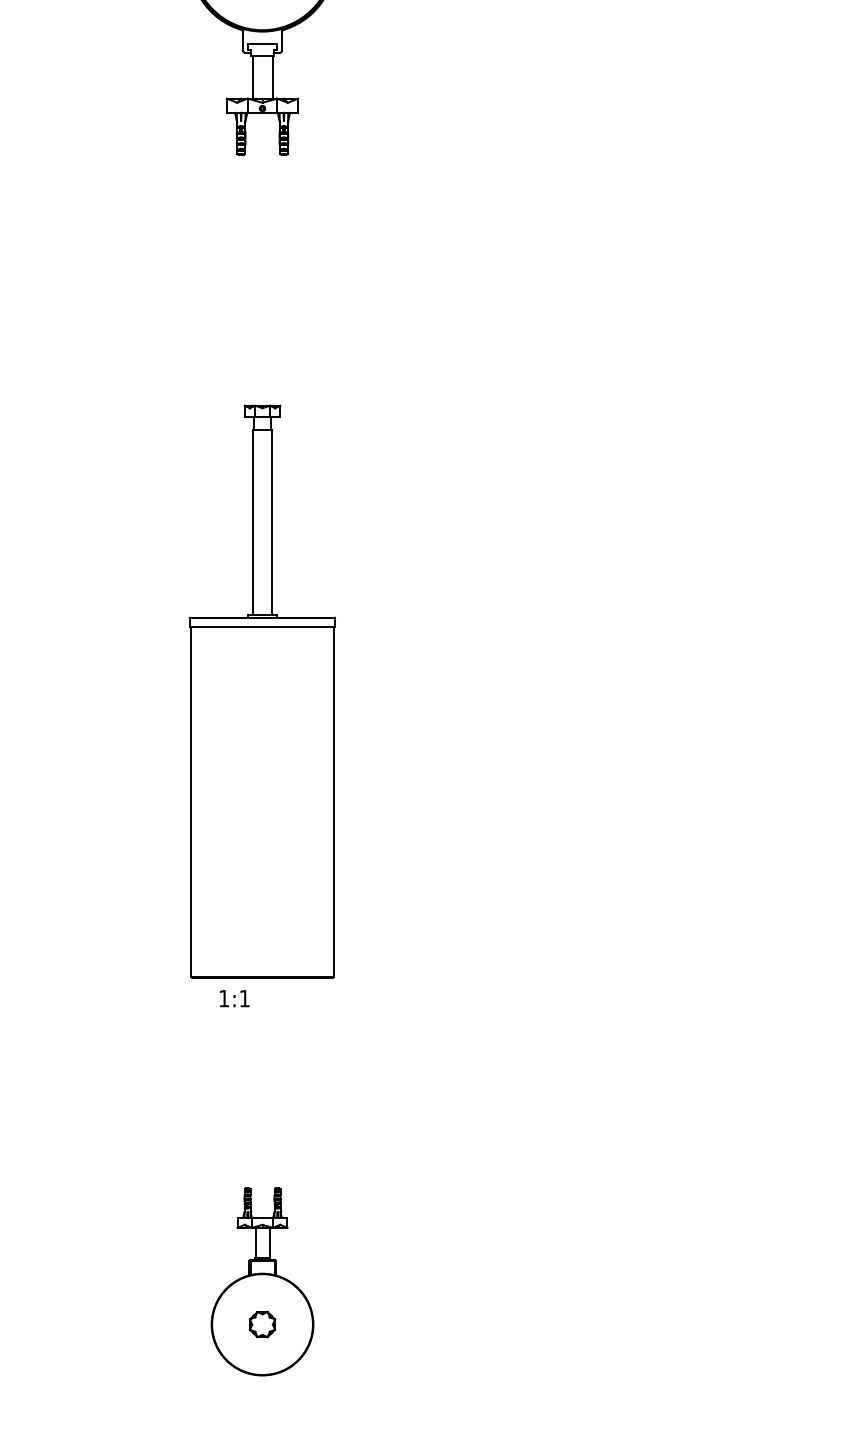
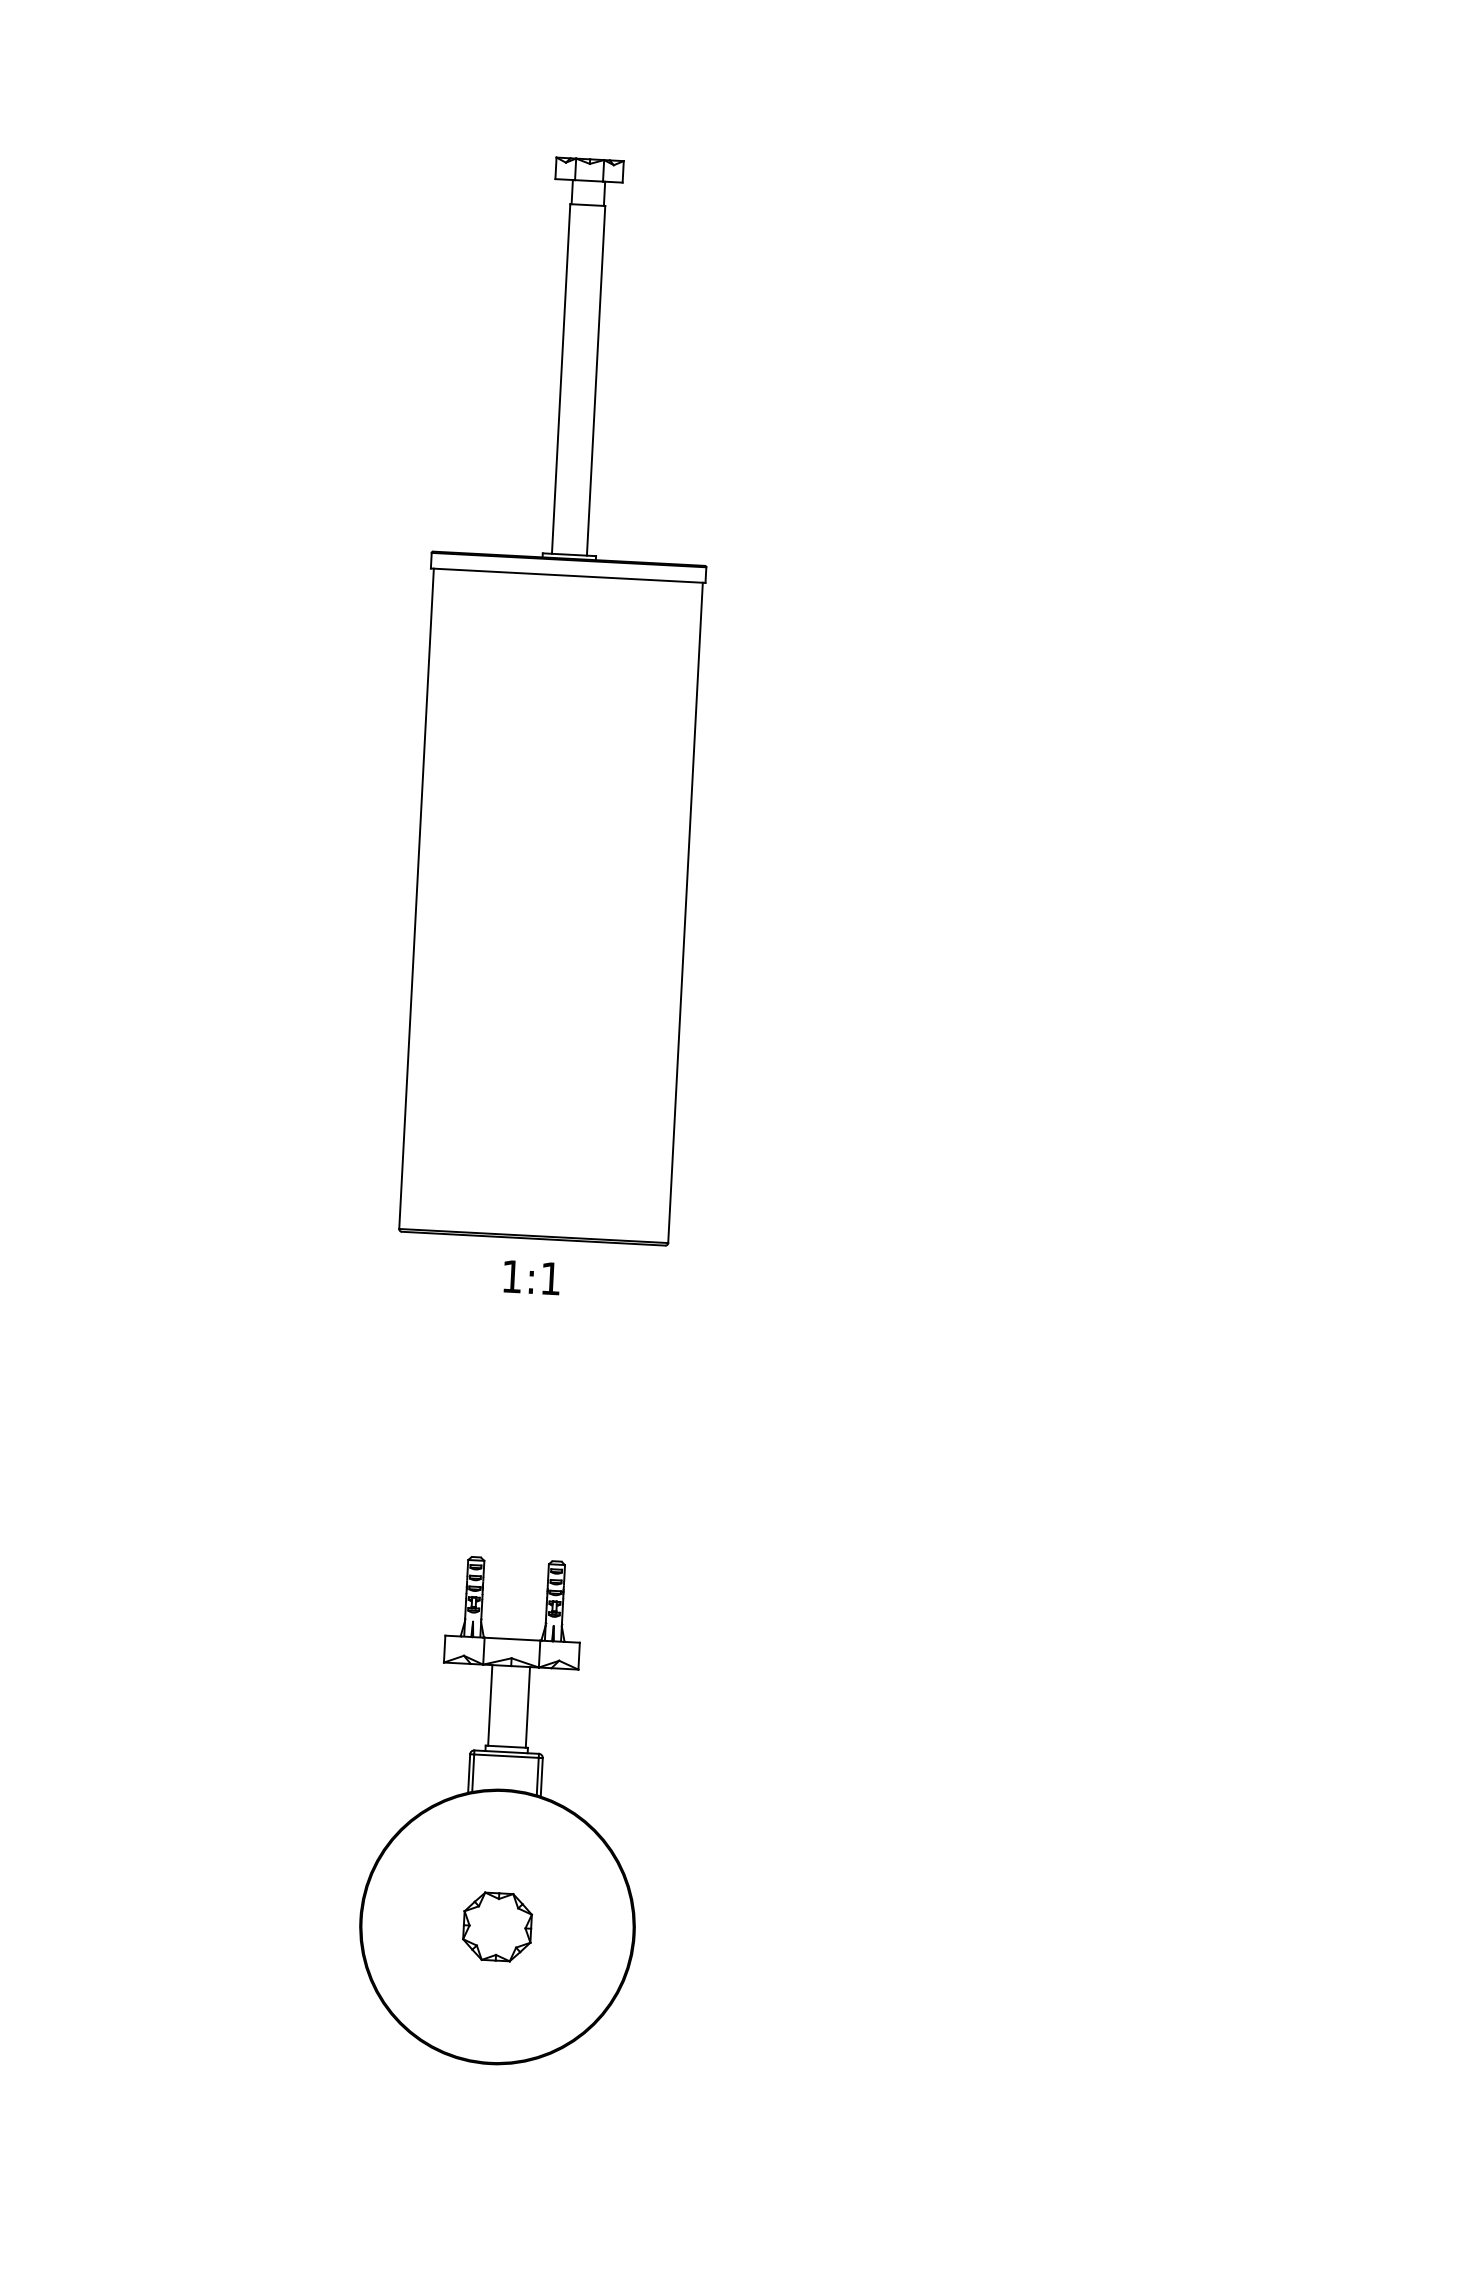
text: (234, 998) -> (531, 1277), moved
part: (262, 1281) -> (503, 1811), size x1.43

